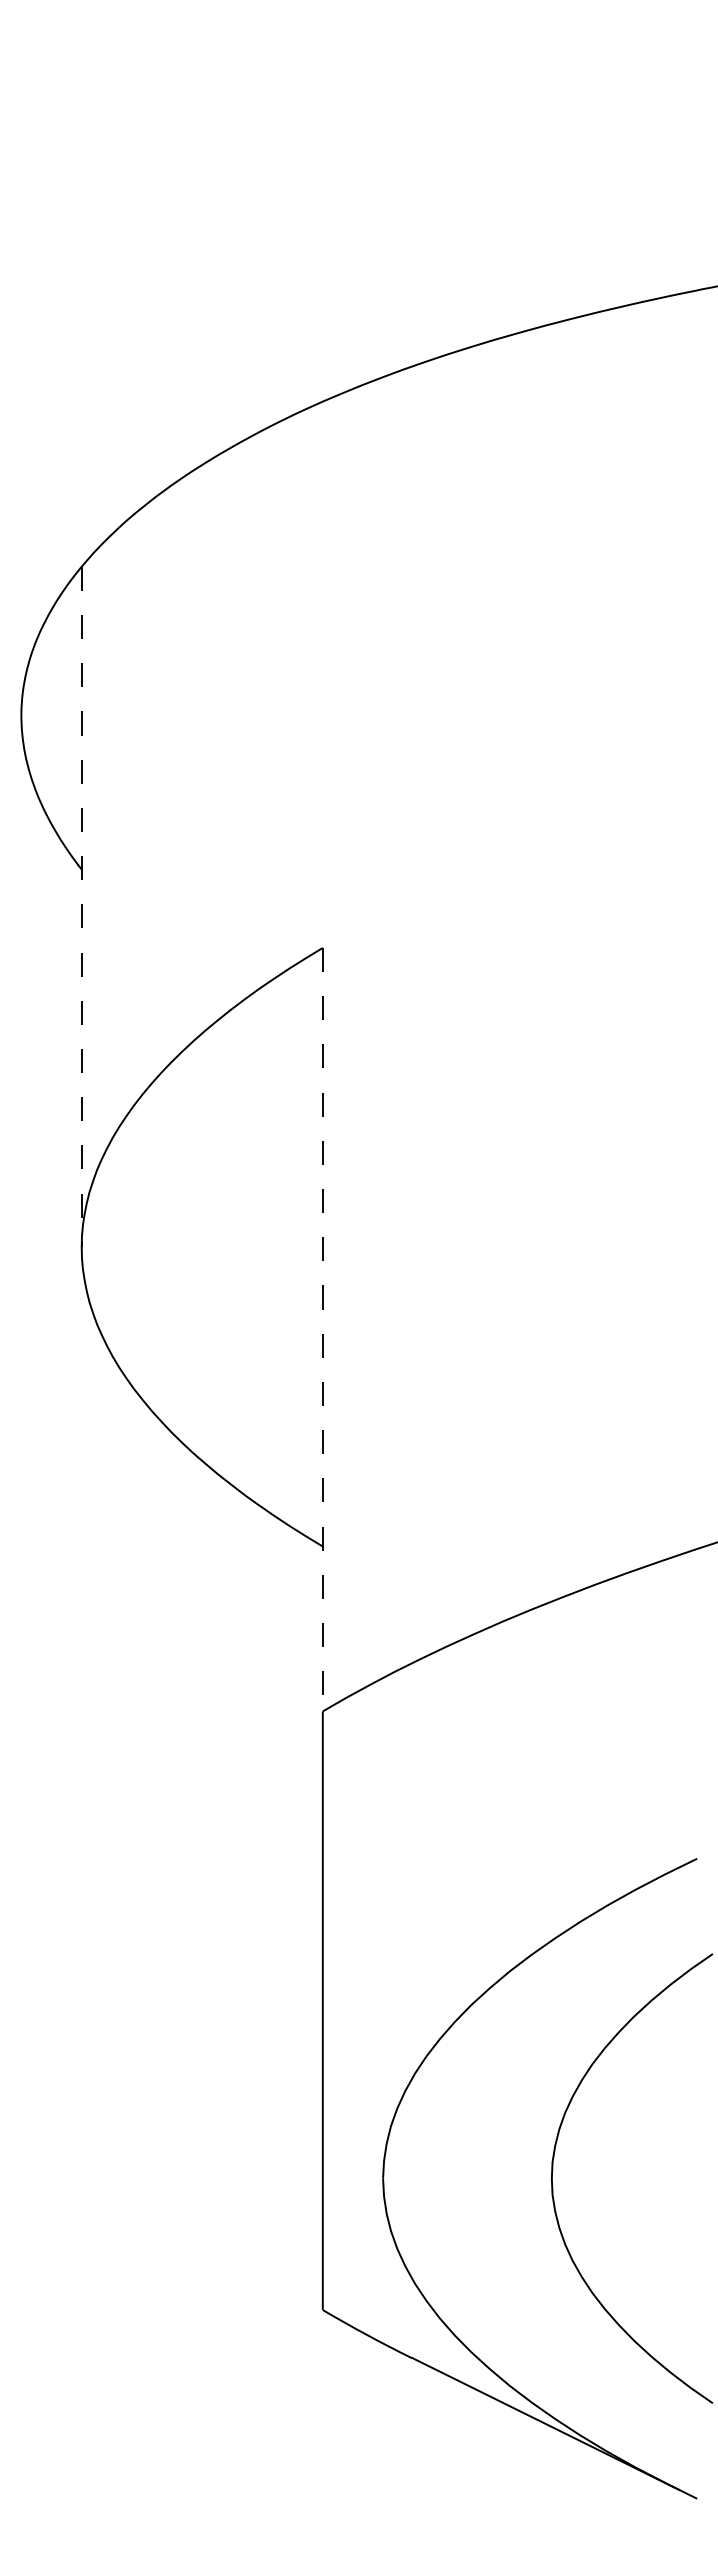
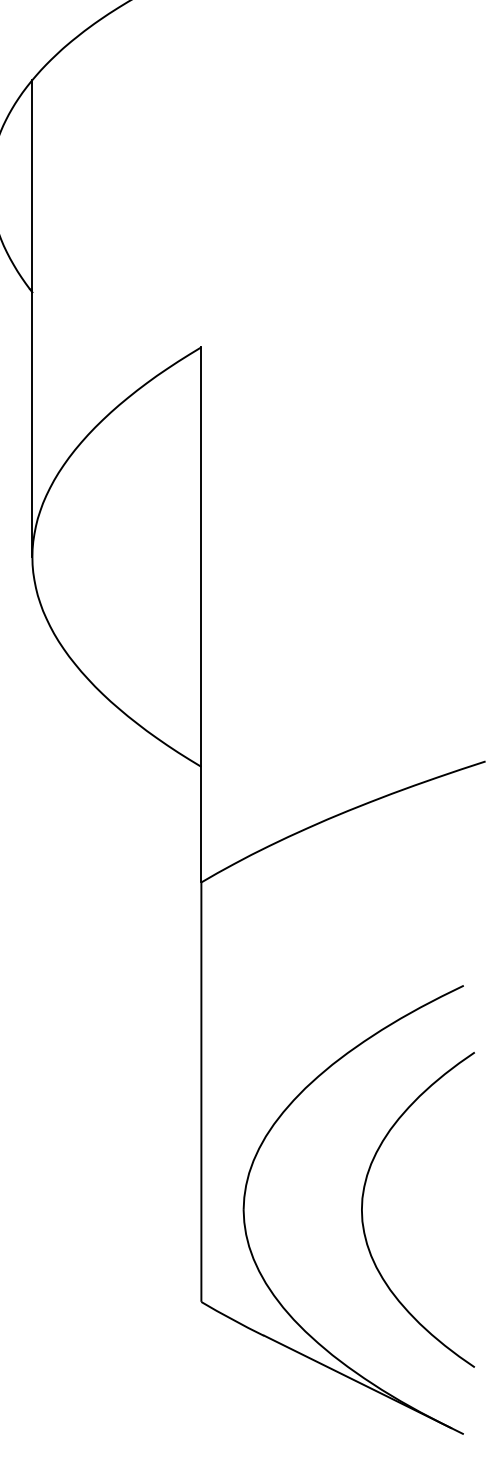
line: (81, 907) -> (32, 318), dashed -> solid
line: (322, 1329) -> (201, 614), dashed -> solid

